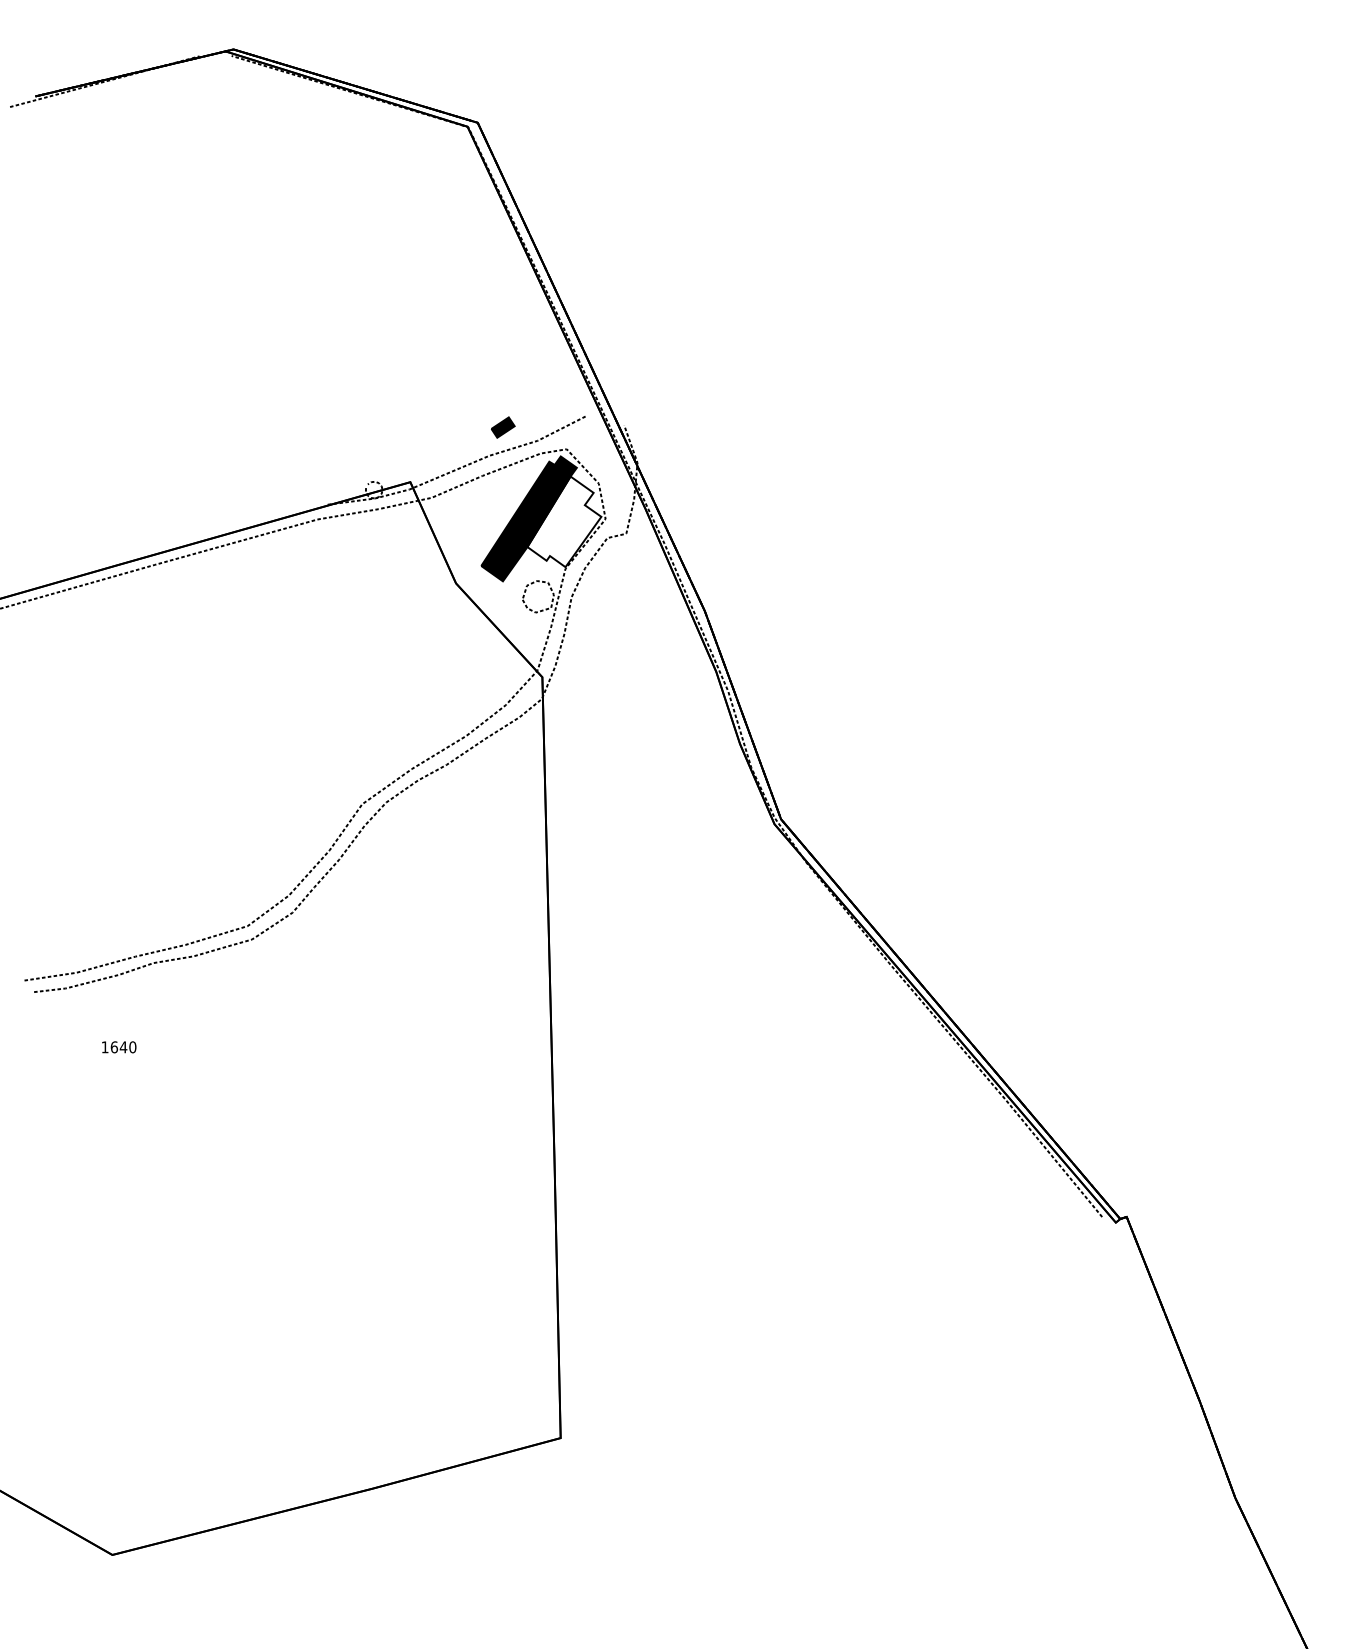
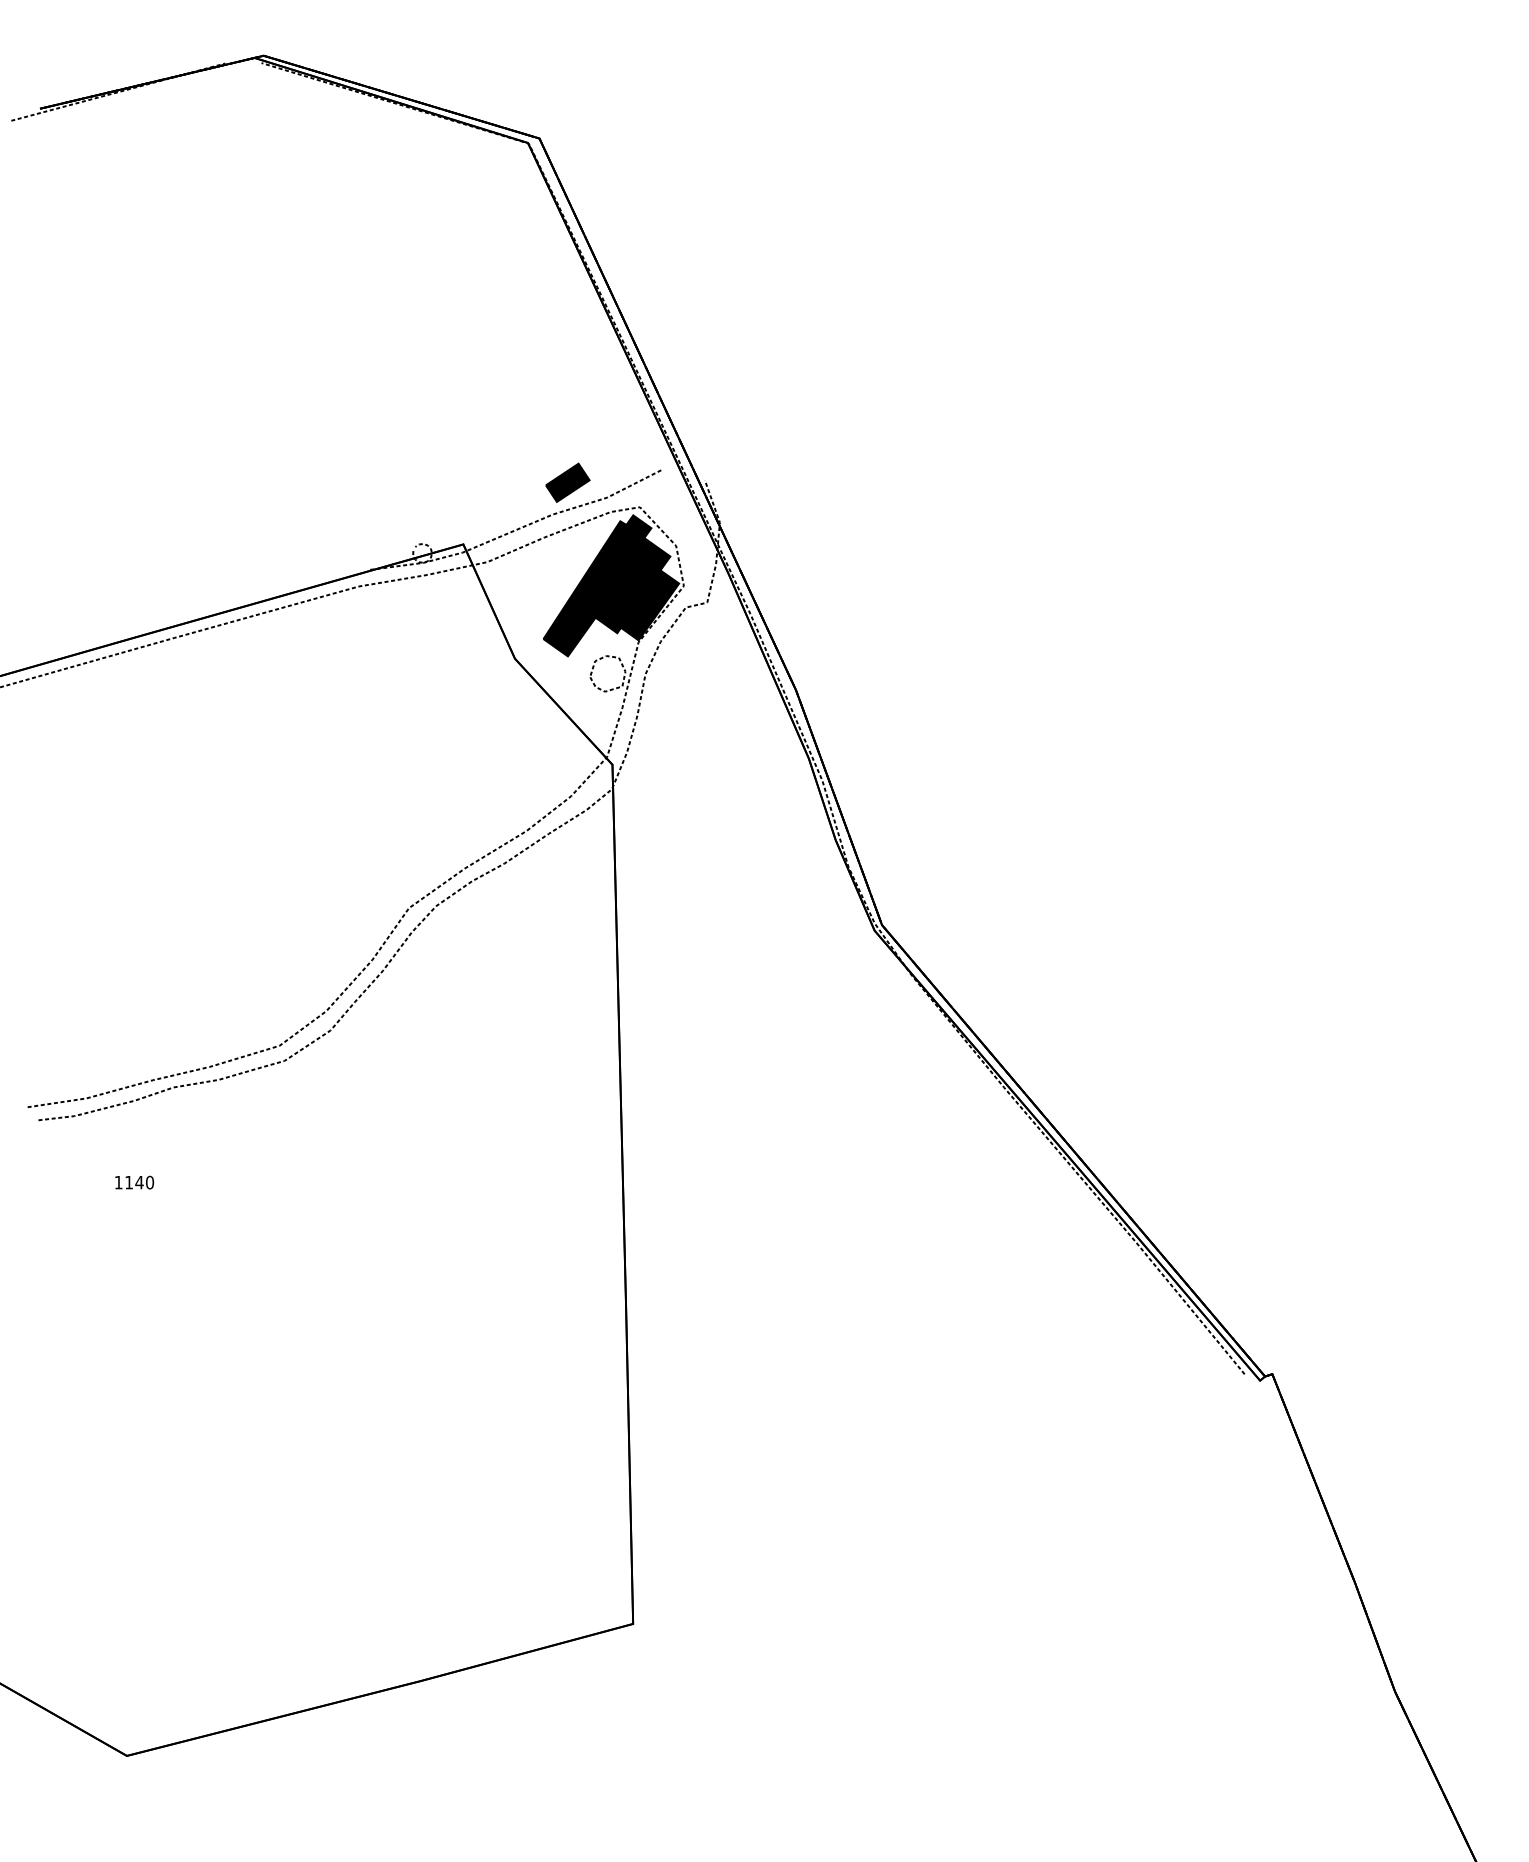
part: (503, 427) -> (568, 482), size x1.67
fill: (564, 521) -> (637, 588), added
text: (114, 1047) -> (129, 1182), 1640 -> 1140

